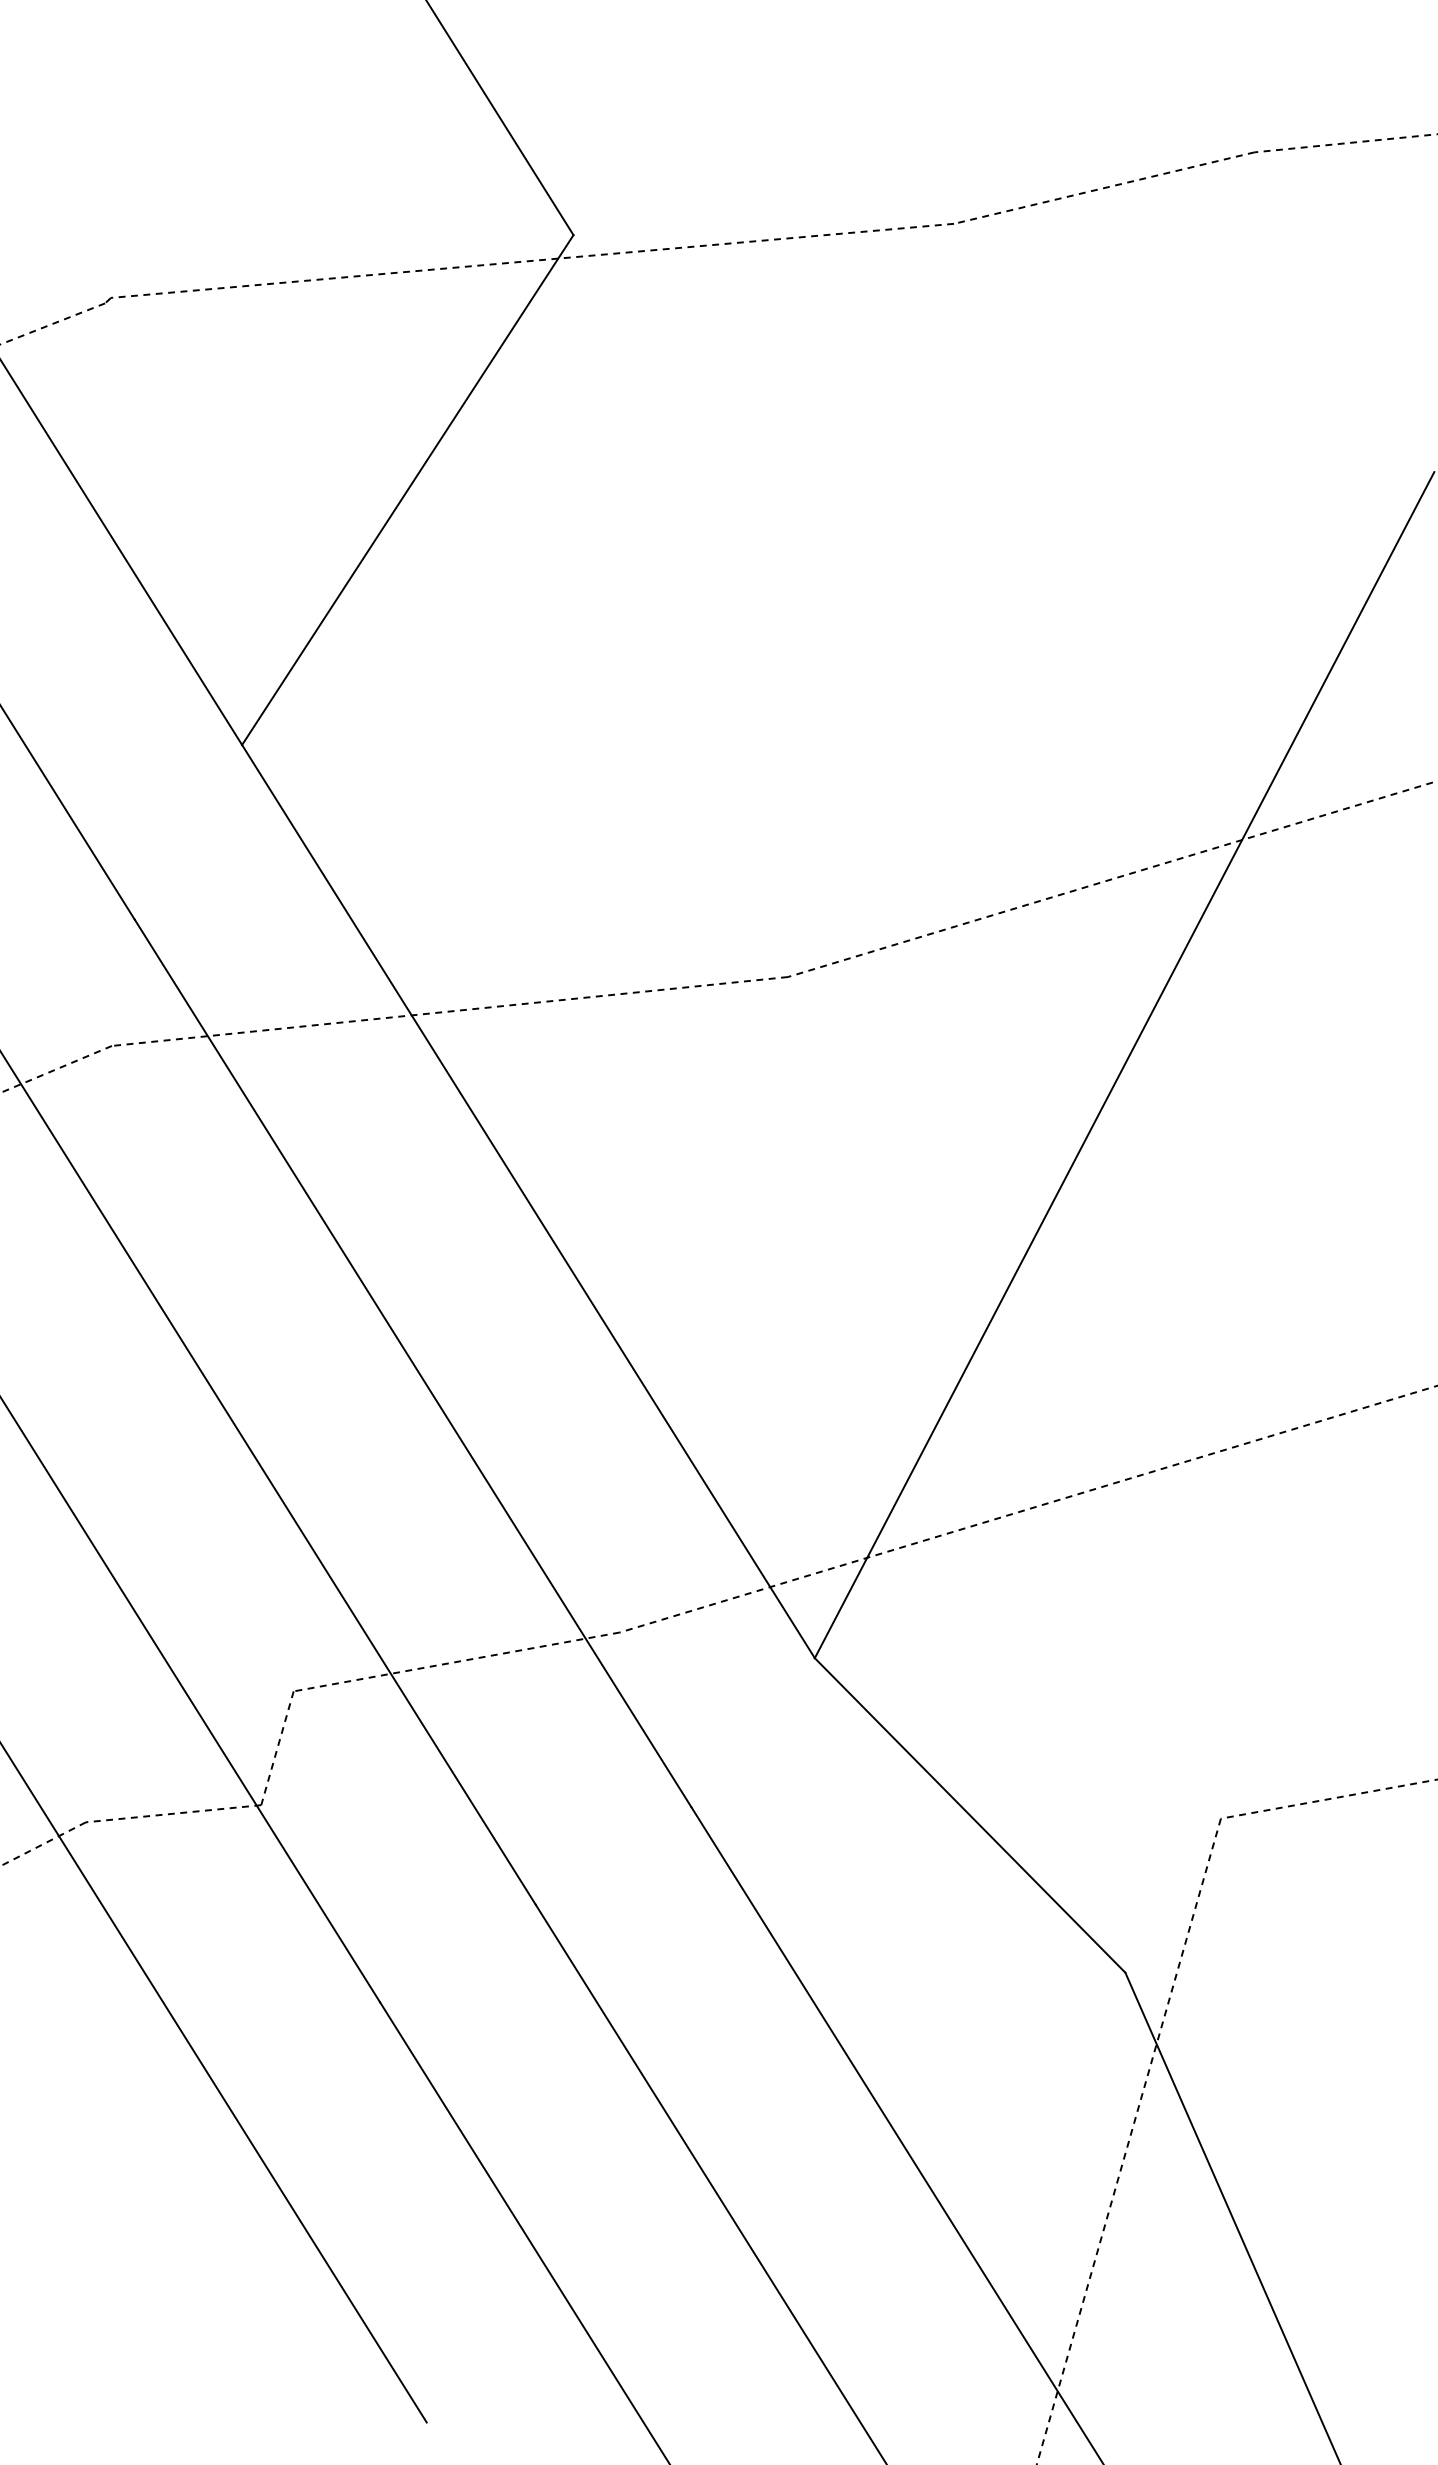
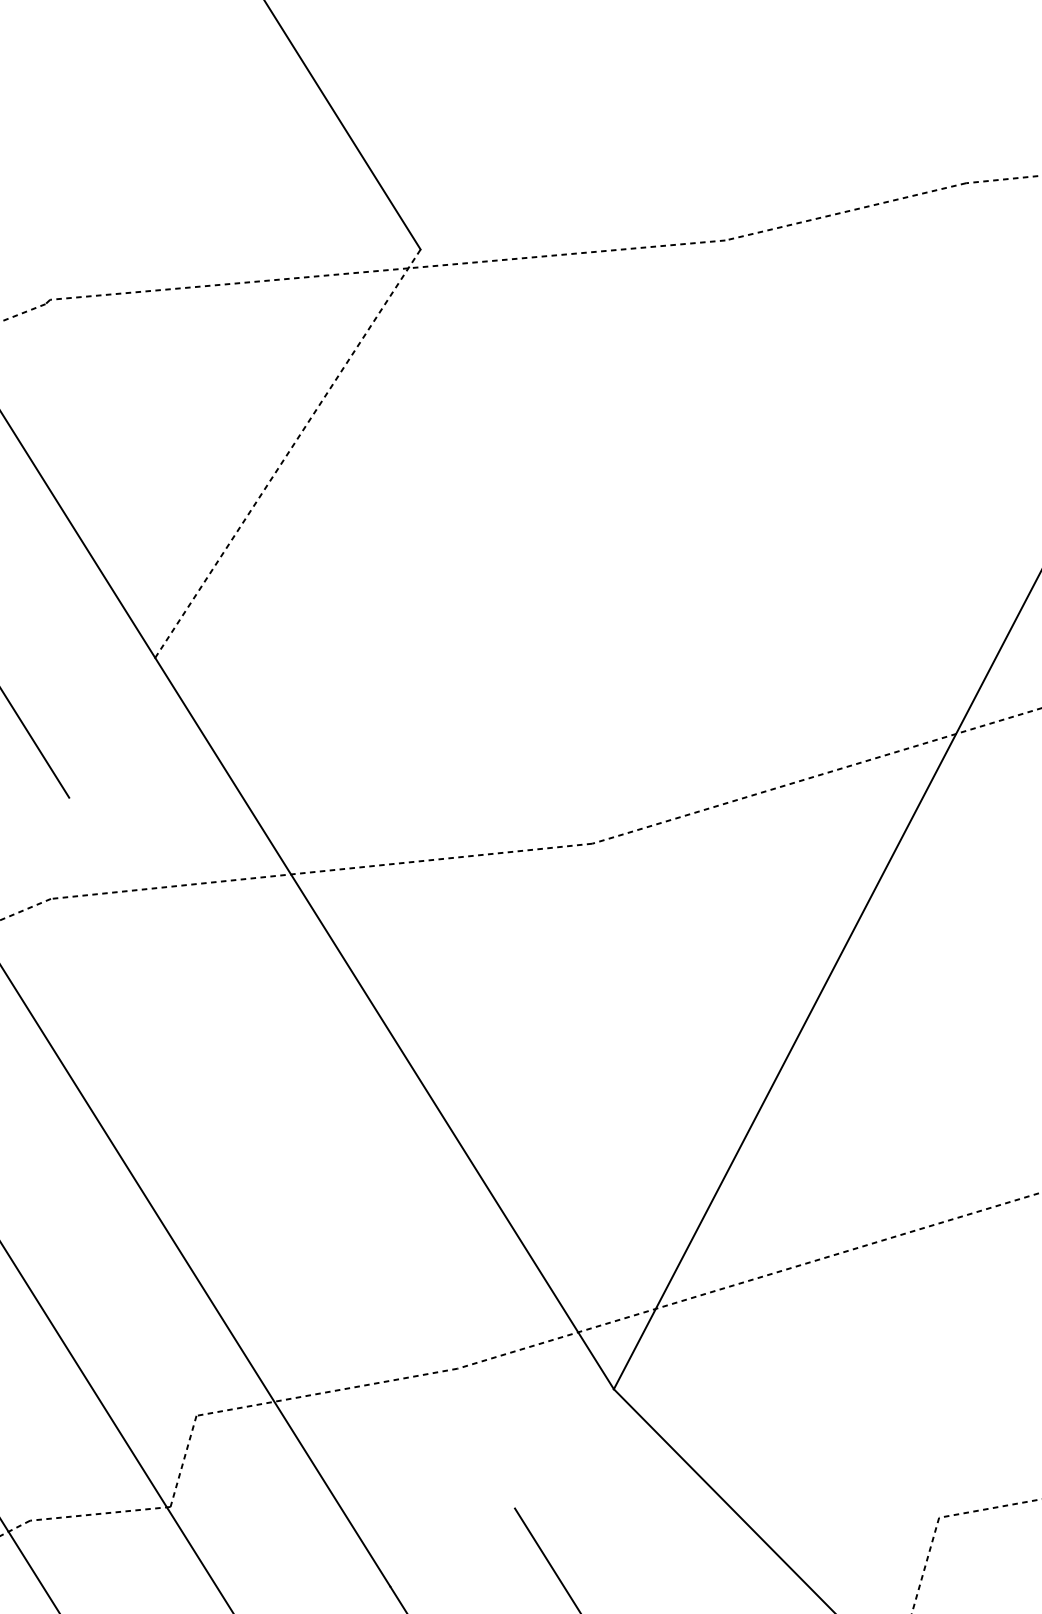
line: (408, 489) -> (288, 453), solid -> dashed
line: (412, 1363) -> (291, 1153), removed

